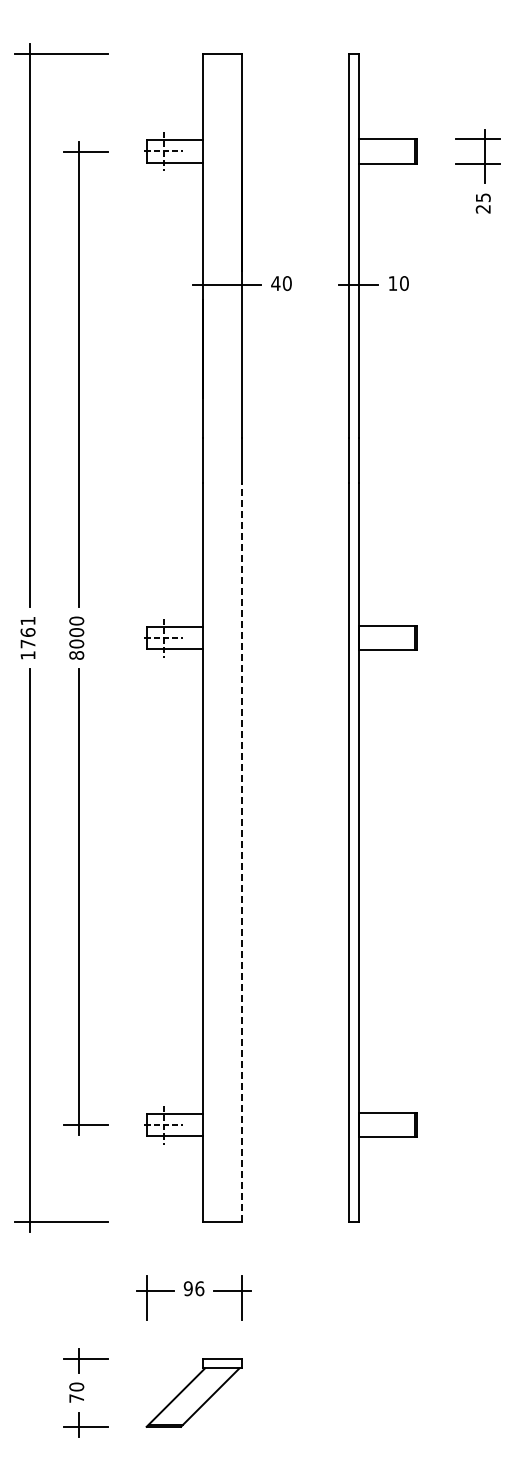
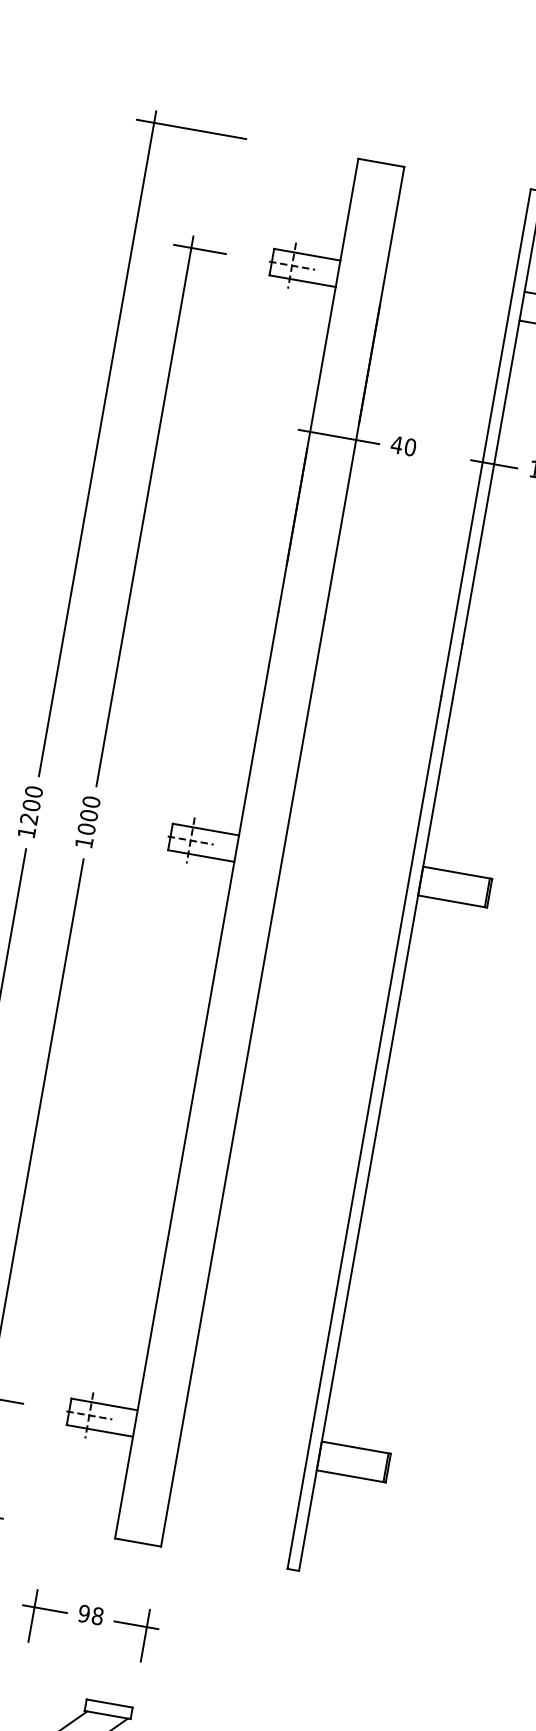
text: (27, 632) -> (30, 805), 1761 -> 1200
text: (76, 655) -> (83, 842), 8000 -> 1000
line: (241, 852) -> (237, 1109), dashed -> solid
text: (199, 1288) -> (97, 1615), 96 -> 98

